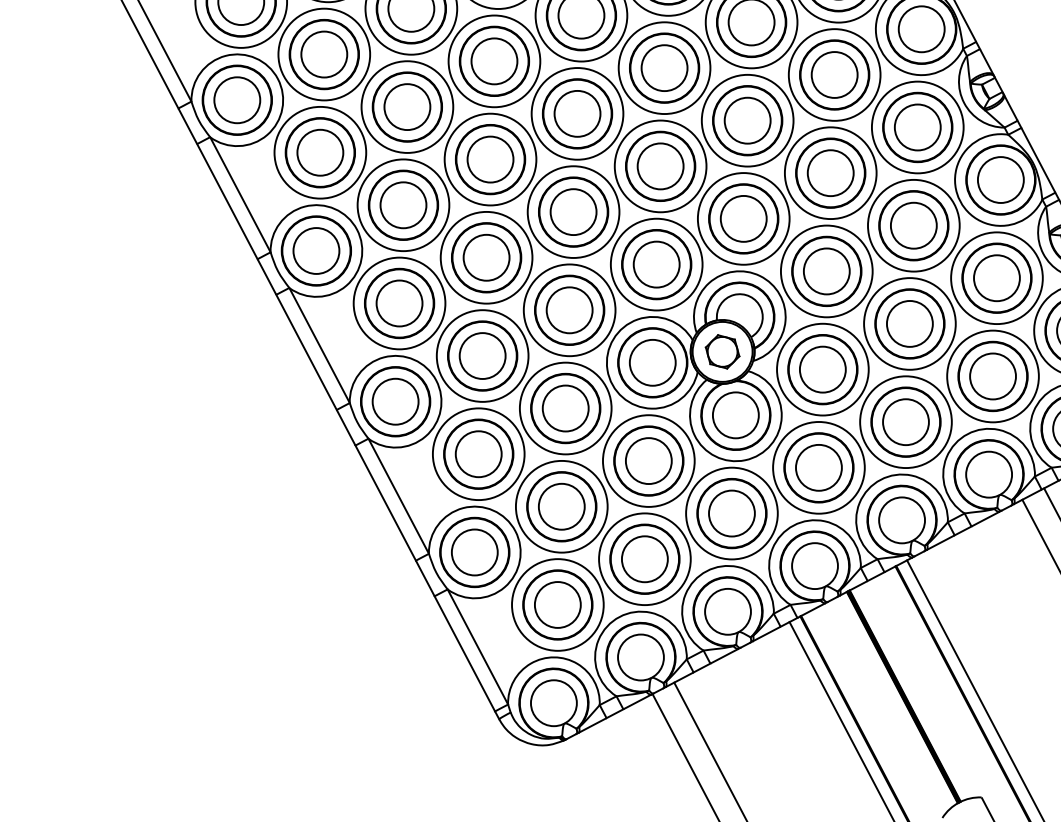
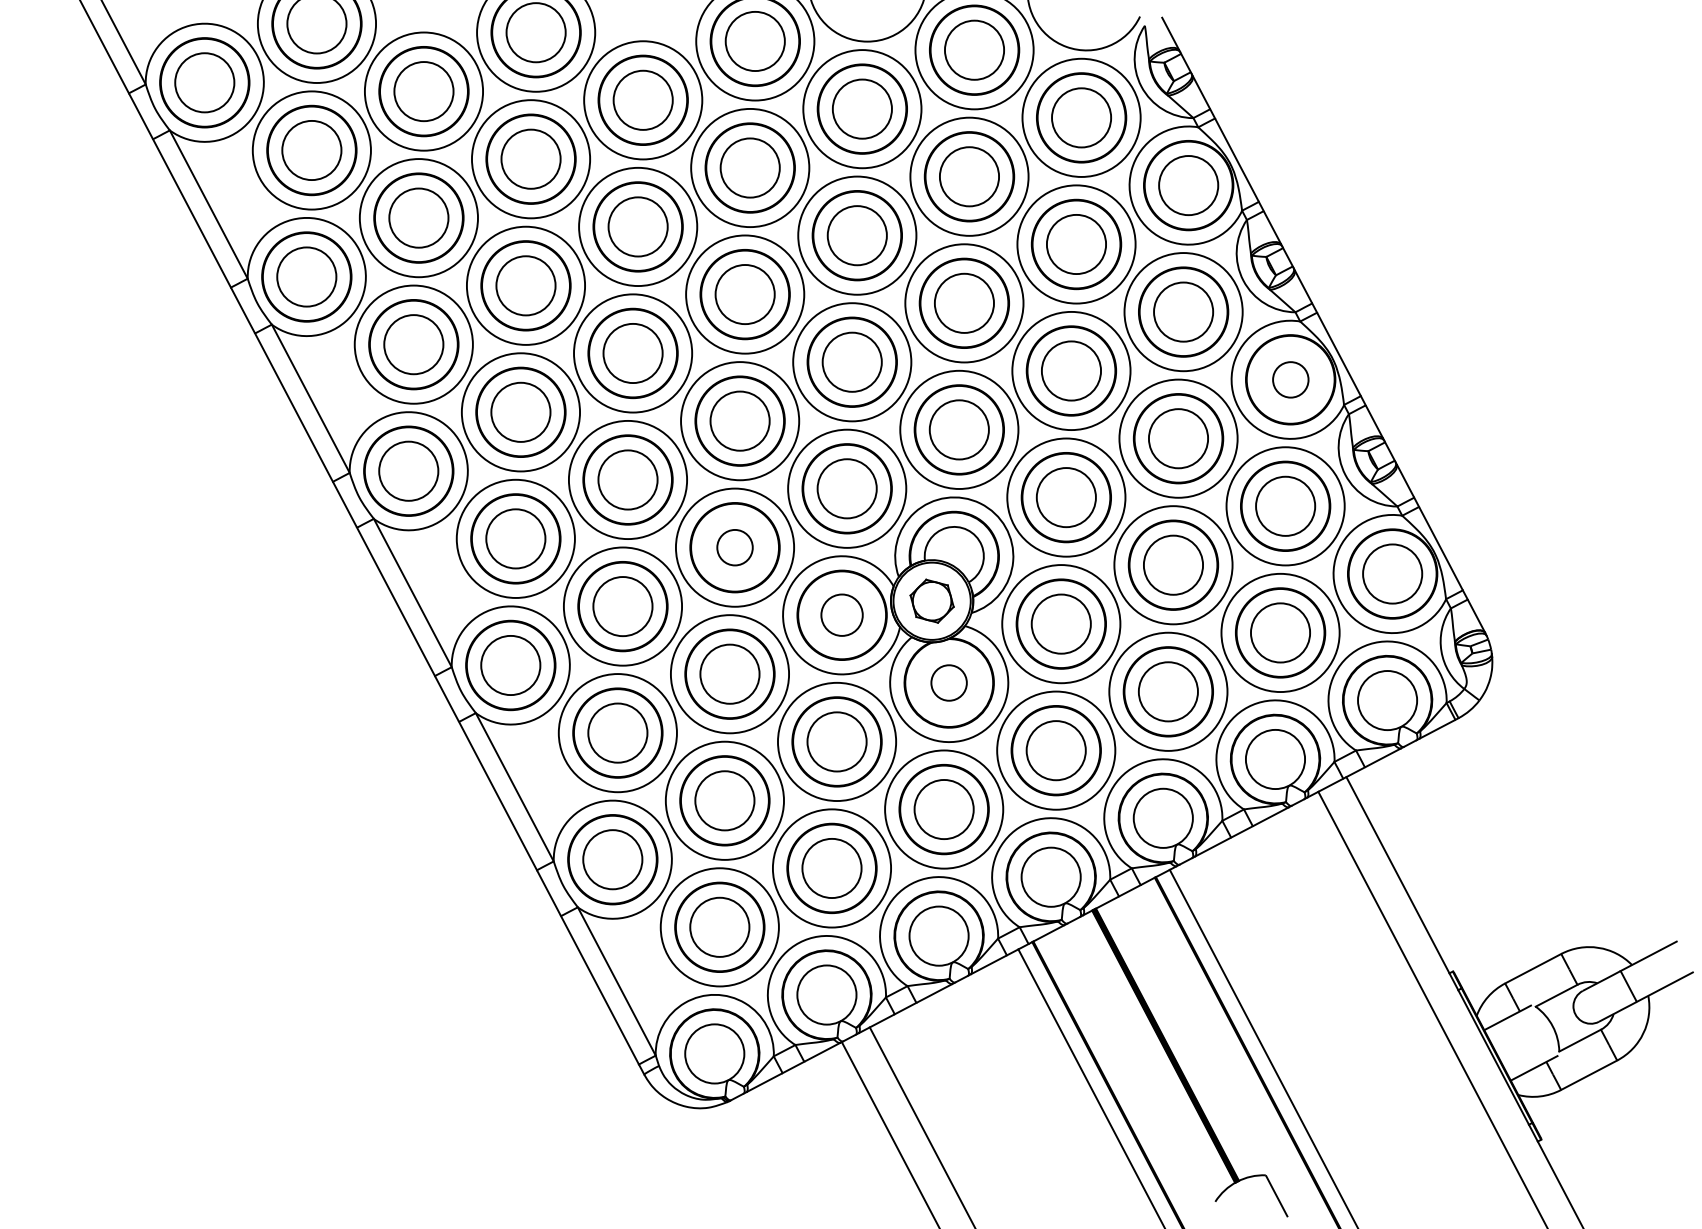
circle: (1000, 179) -> (1290, 379), size x0.6
circle: (569, 310) -> (734, 547), size x0.6
circle: (652, 362) -> (841, 614), size x0.7
circle: (735, 414) -> (948, 682), size x0.6

